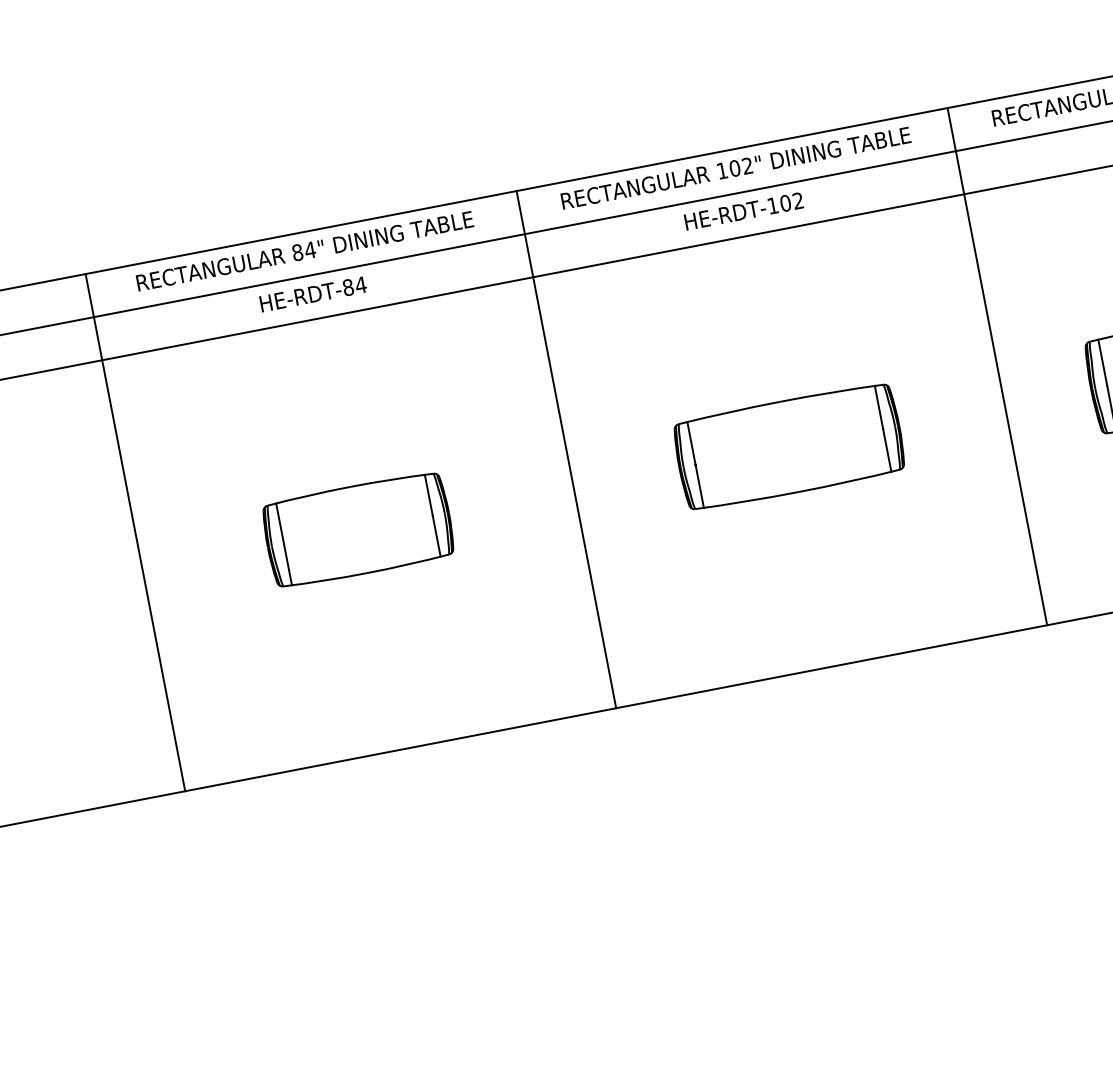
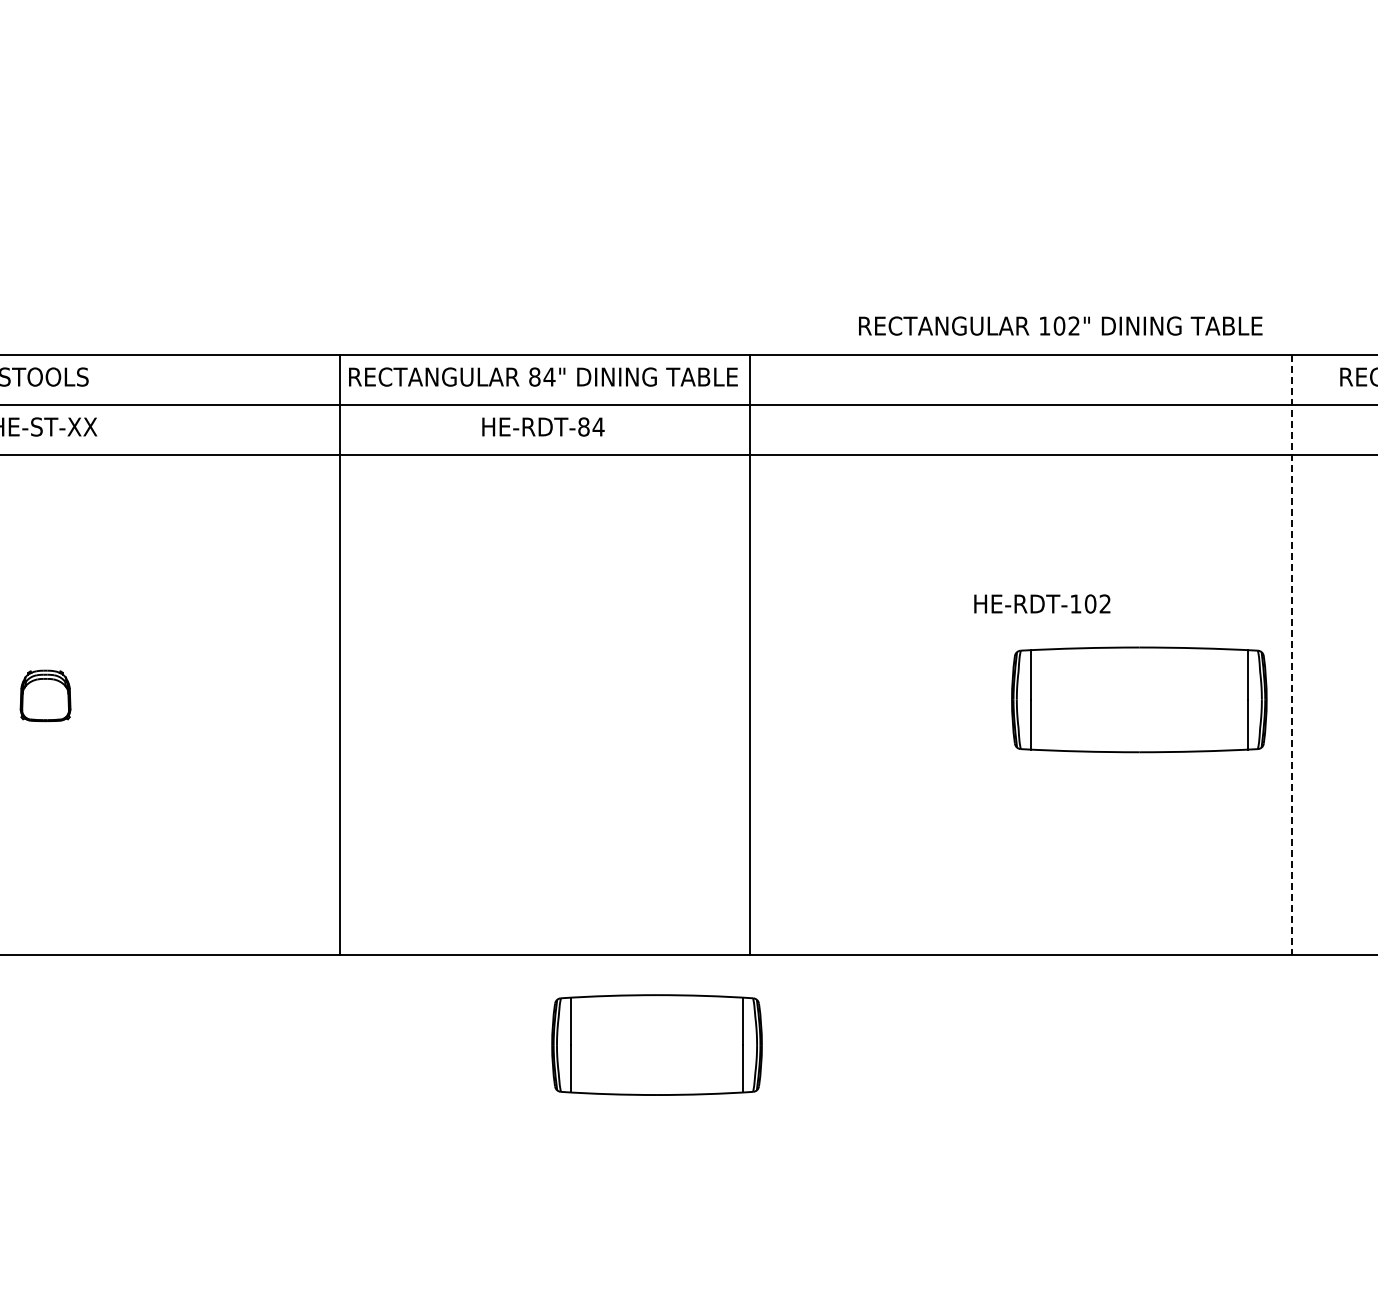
text: (735, 167) -> (1060, 325), moved
text: (744, 210) -> (1042, 603), moved
line: (997, 367) -> (1292, 655), solid -> dashed
part: (789, 446) -> (1139, 699), moved
line: (566, 449) -> (749, 654), moved
part: (357, 529) -> (656, 1044), moved
line: (135, 532) -> (340, 654), moved

